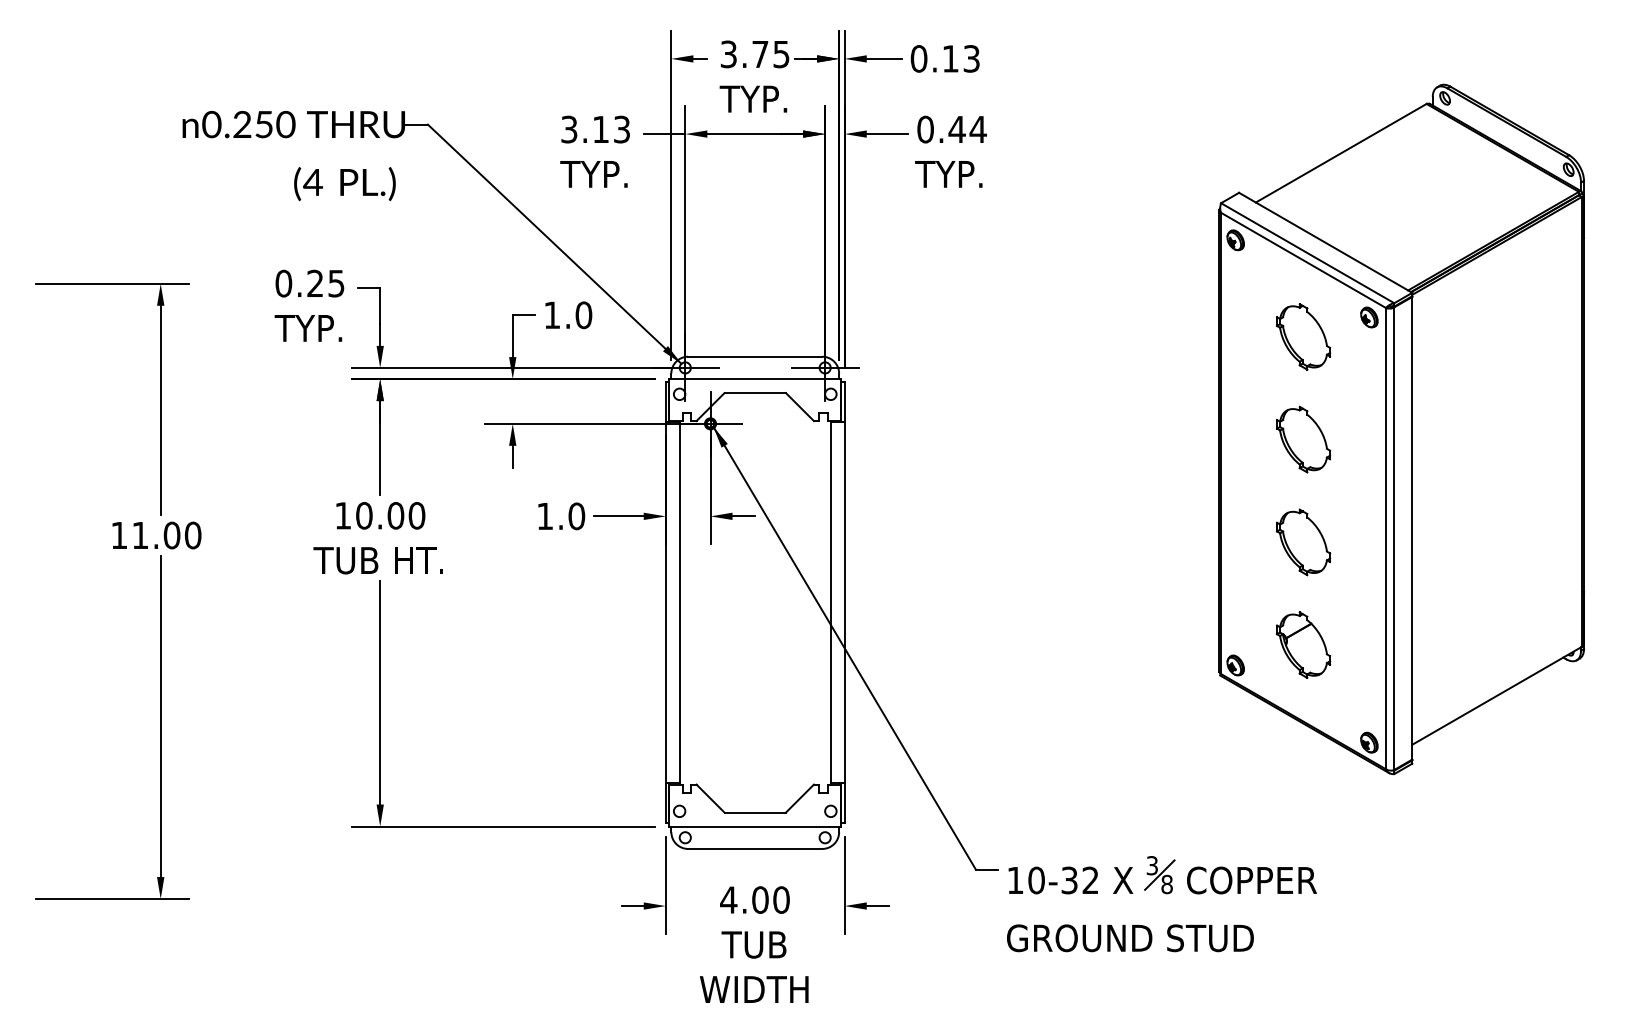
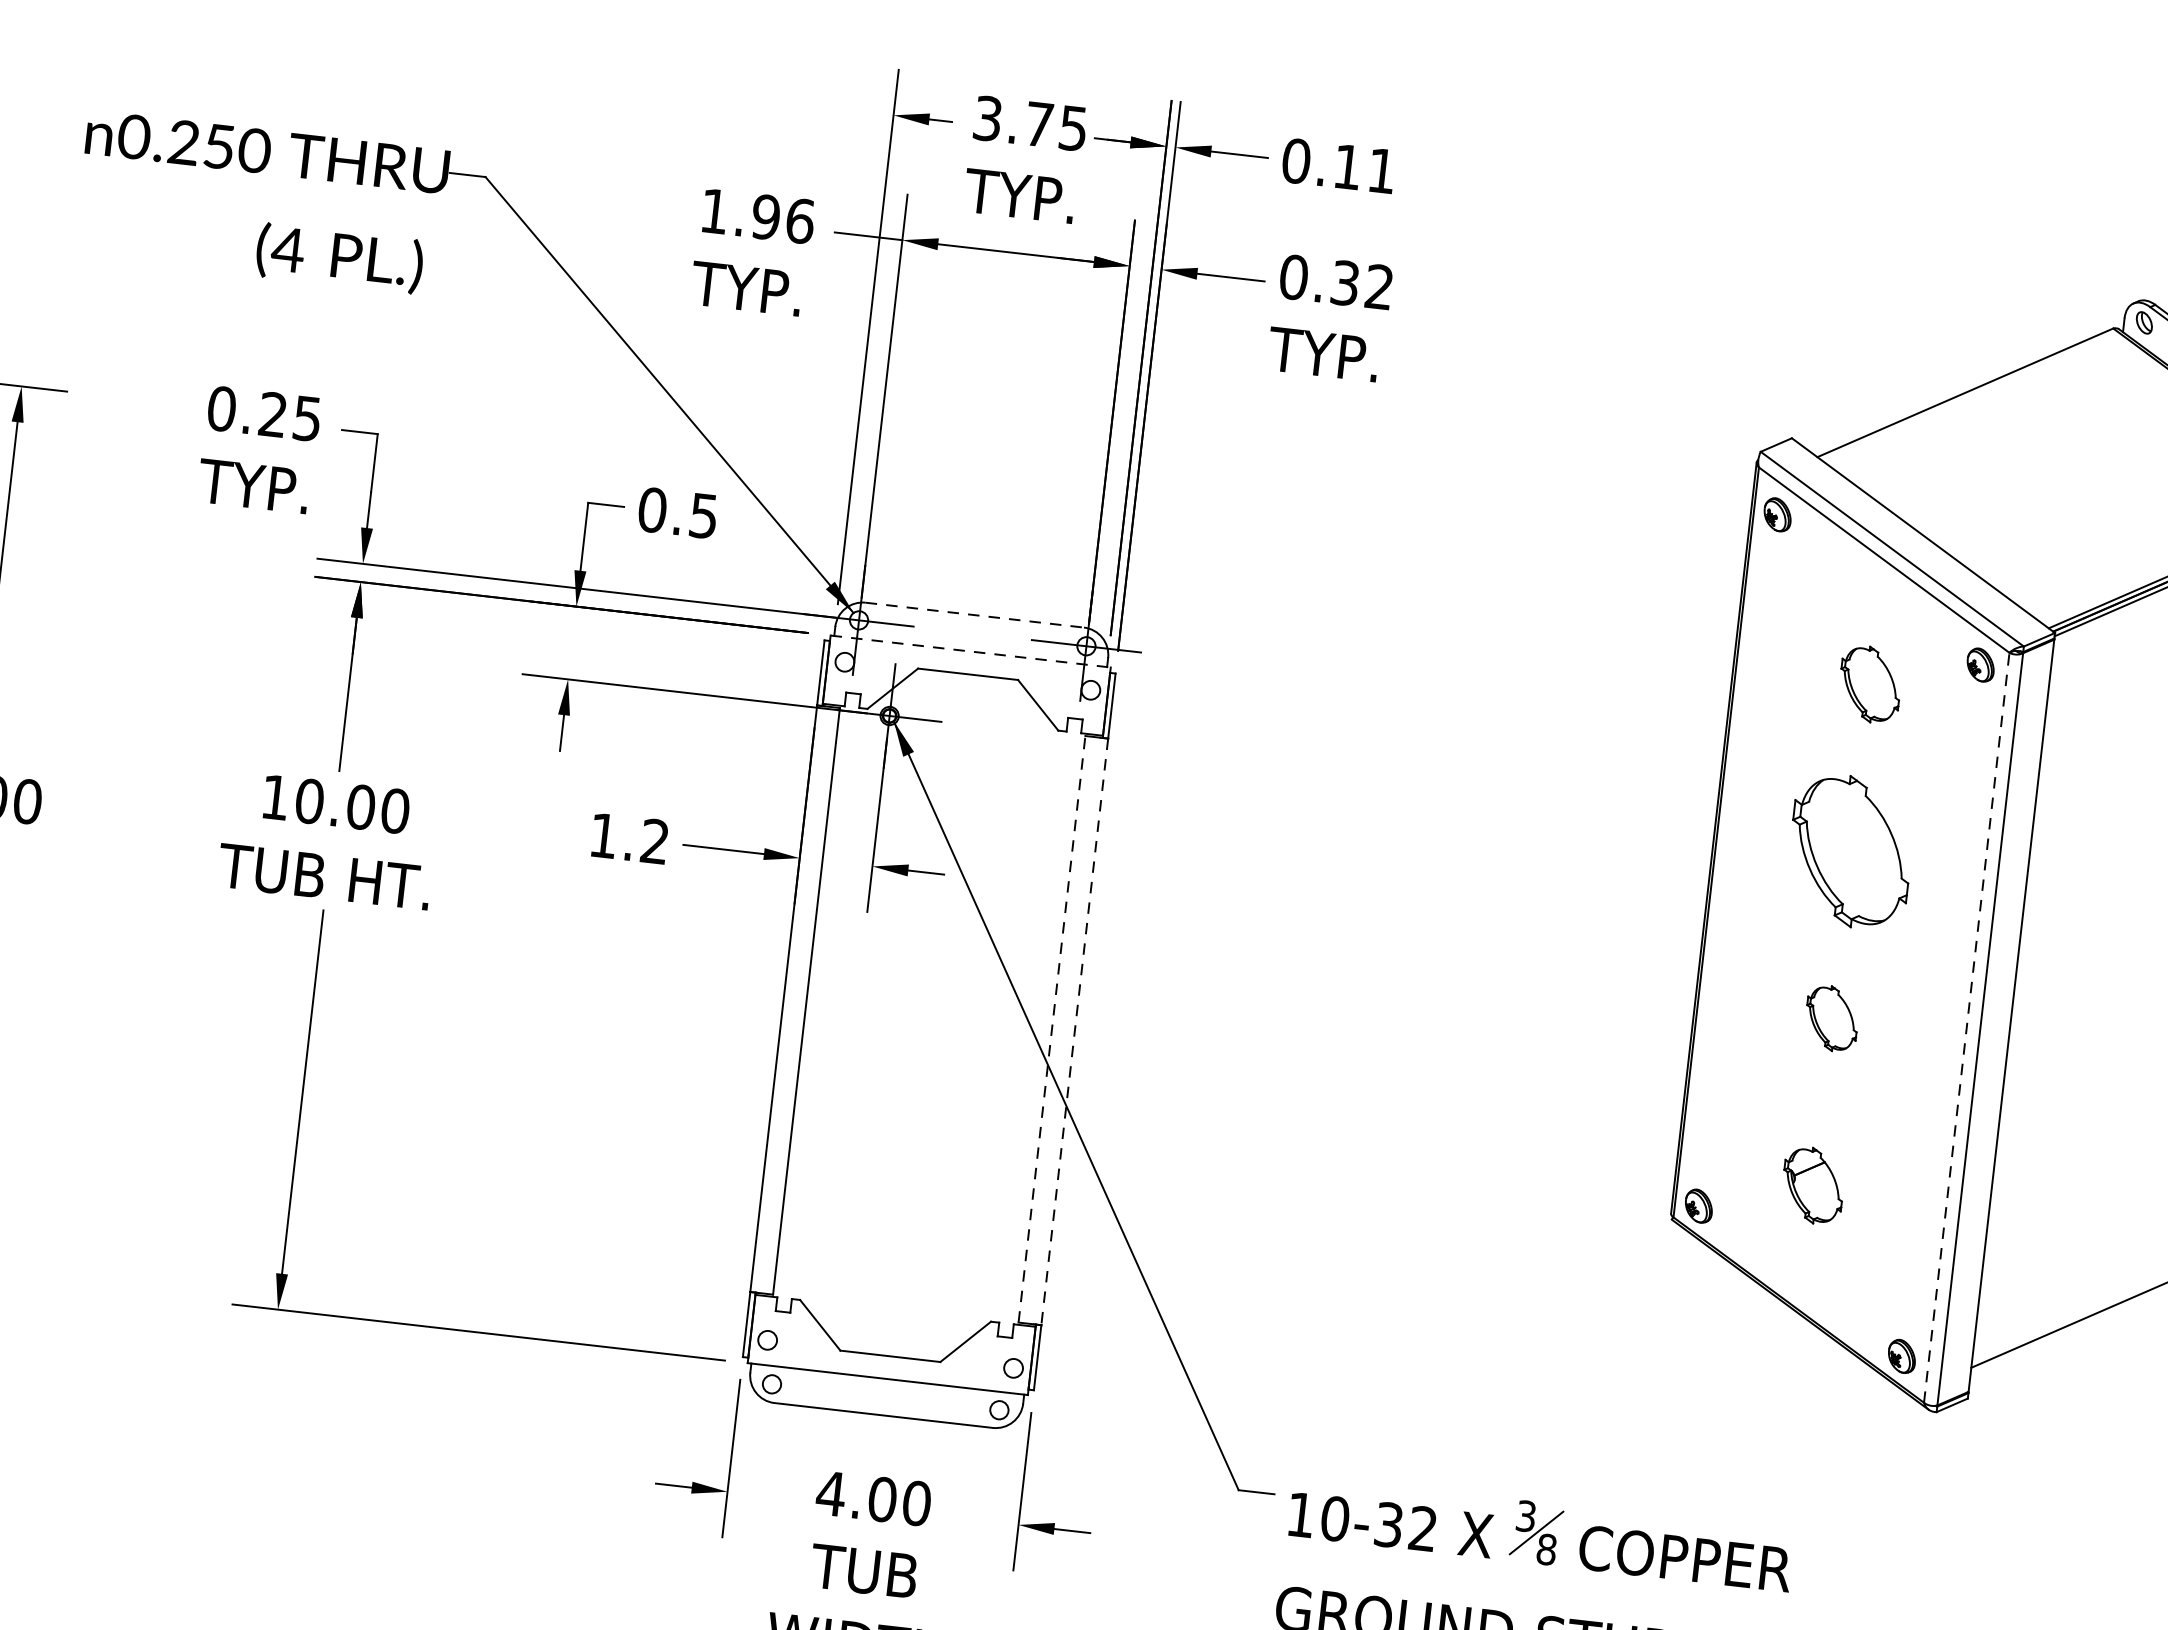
text: (971, 58) -> (1381, 170), 0.13 -> 0.11
text: (595, 129) -> (757, 216), 3.13 -> 1.96
text: (967, 129) -> (1362, 284), 0.44 -> 0.32
text: (568, 315) -> (678, 513), 1.0 -> 0.5
part: (1303, 336) -> (1870, 683), size x0.7
line: (755, 356) -> (975, 614), solid -> dashed
line: (755, 379) -> (971, 652), solid -> dashed
part: (1303, 439) -> (1850, 851), size x1.4
text: (576, 516) -> (654, 841), 1.0 -> 1.2
line: (1386, 538) -> (1967, 1027), solid -> dashed
part: (1303, 542) -> (1831, 1018), size x0.6
line: (830, 602) -> (1051, 1028), solid -> dashed
line: (844, 603) -> (1074, 1032), solid -> dashed
part: (1303, 644) -> (1812, 1184), size x0.7

